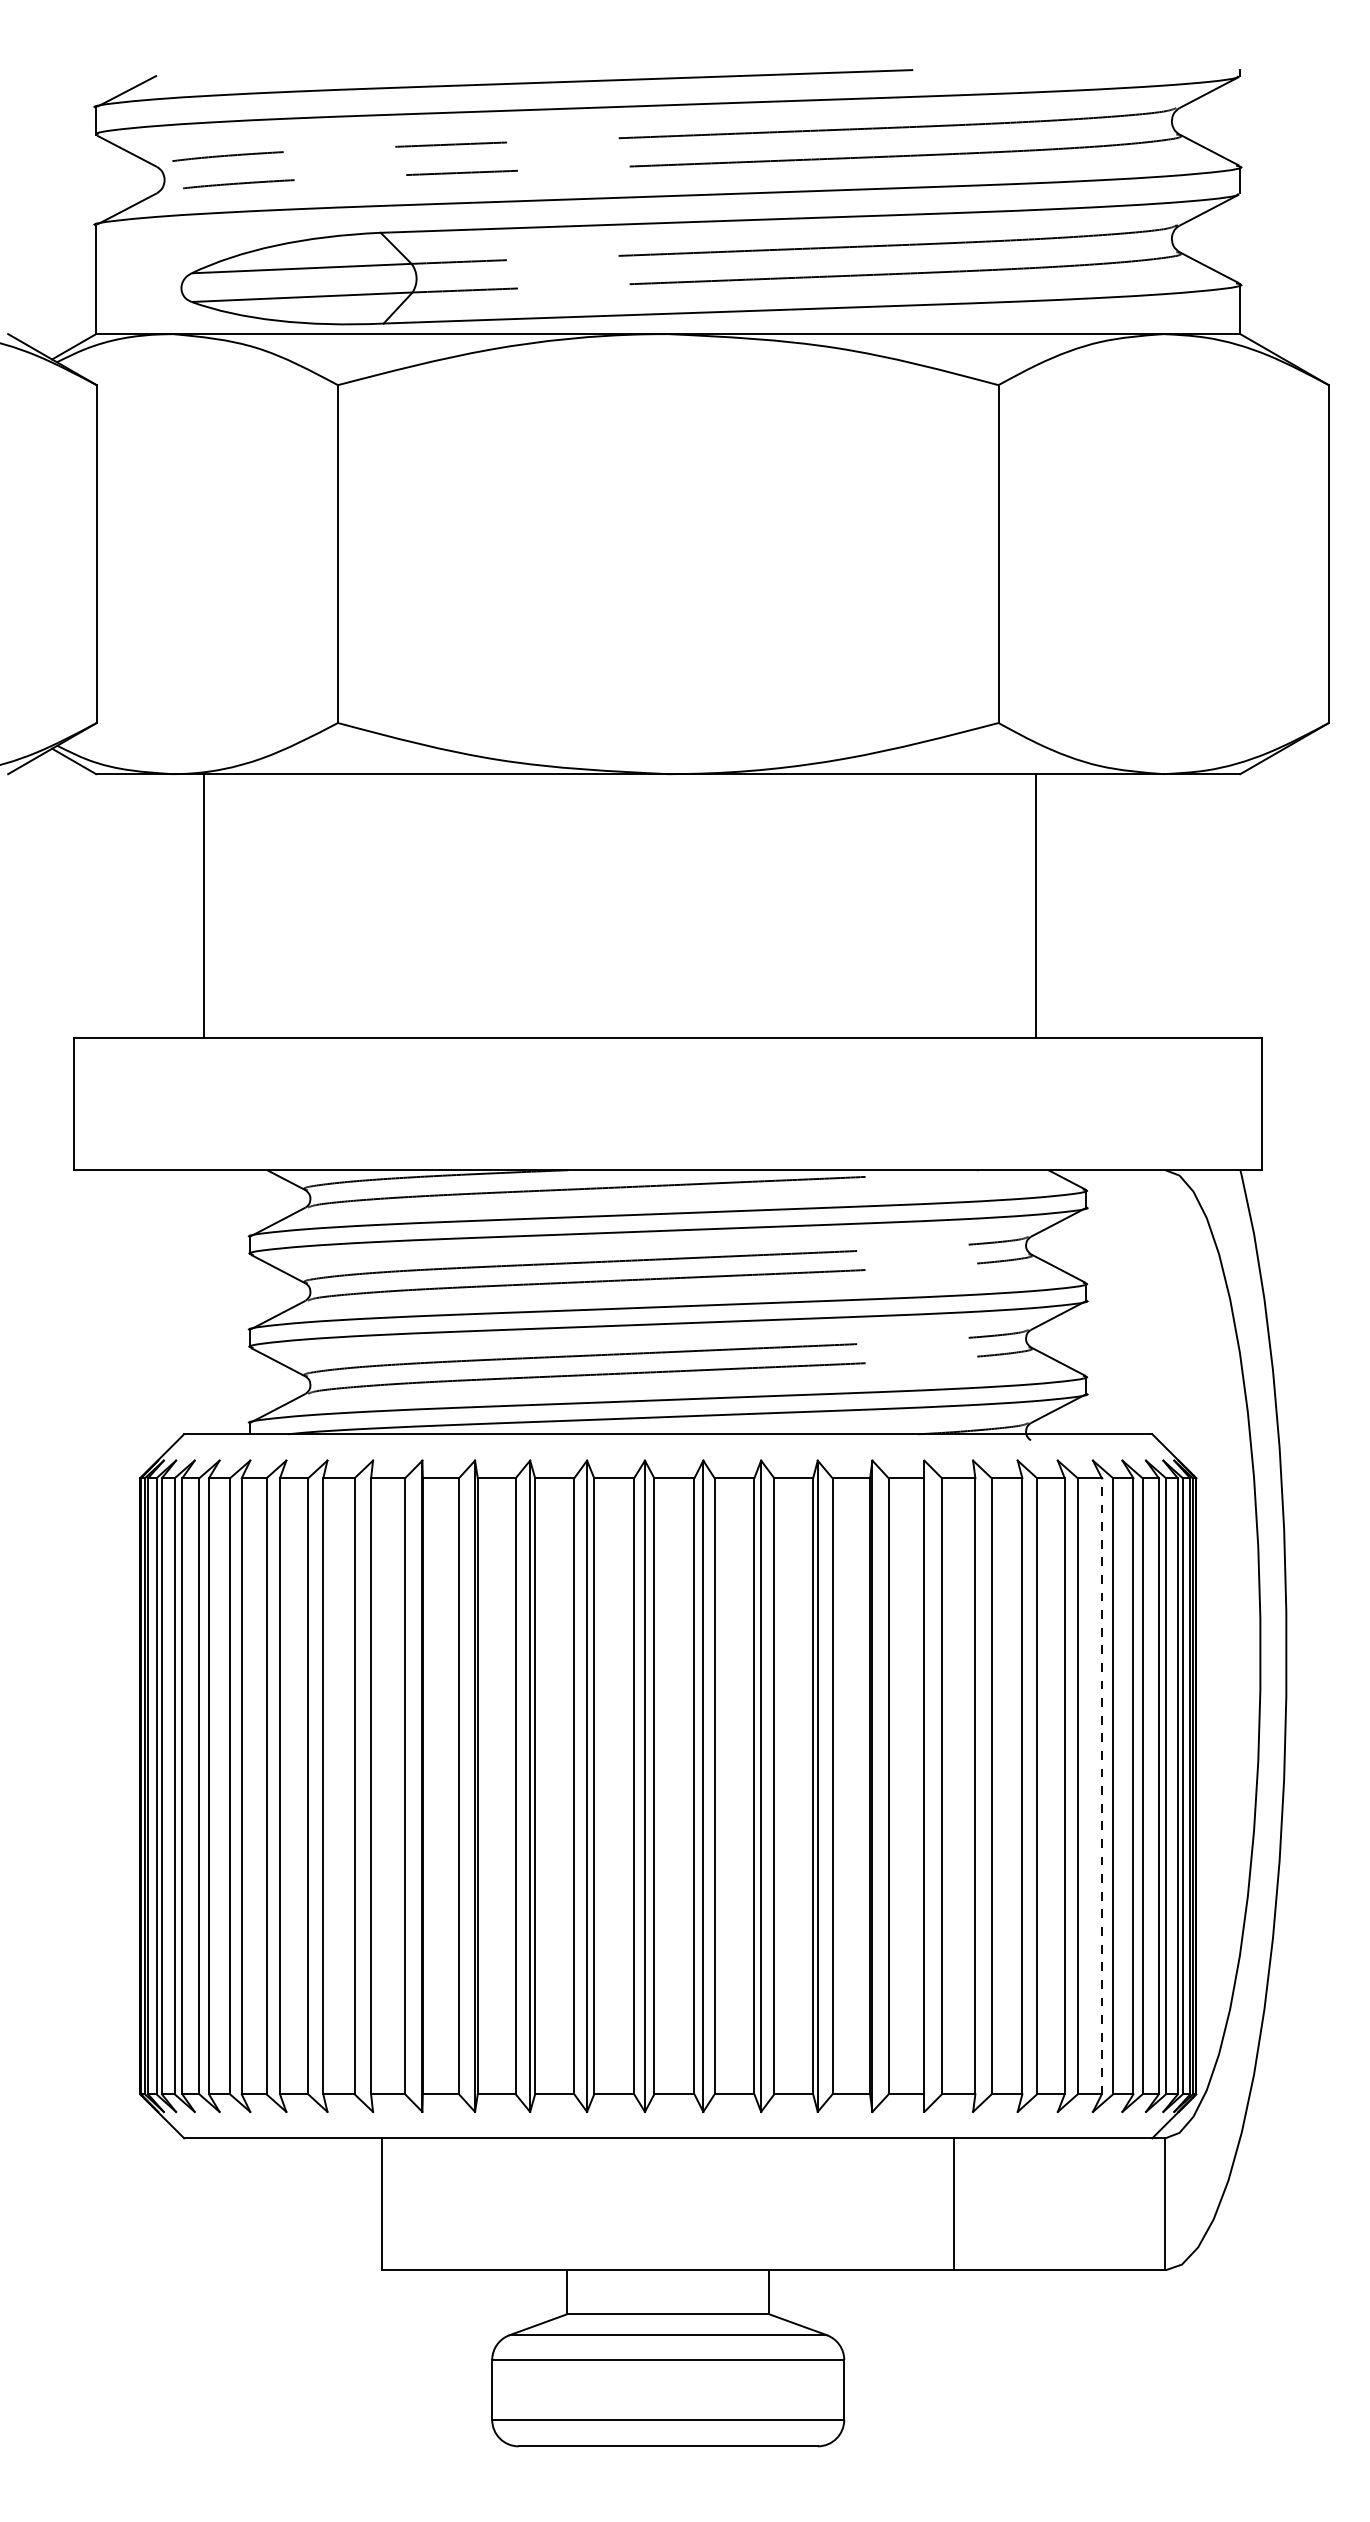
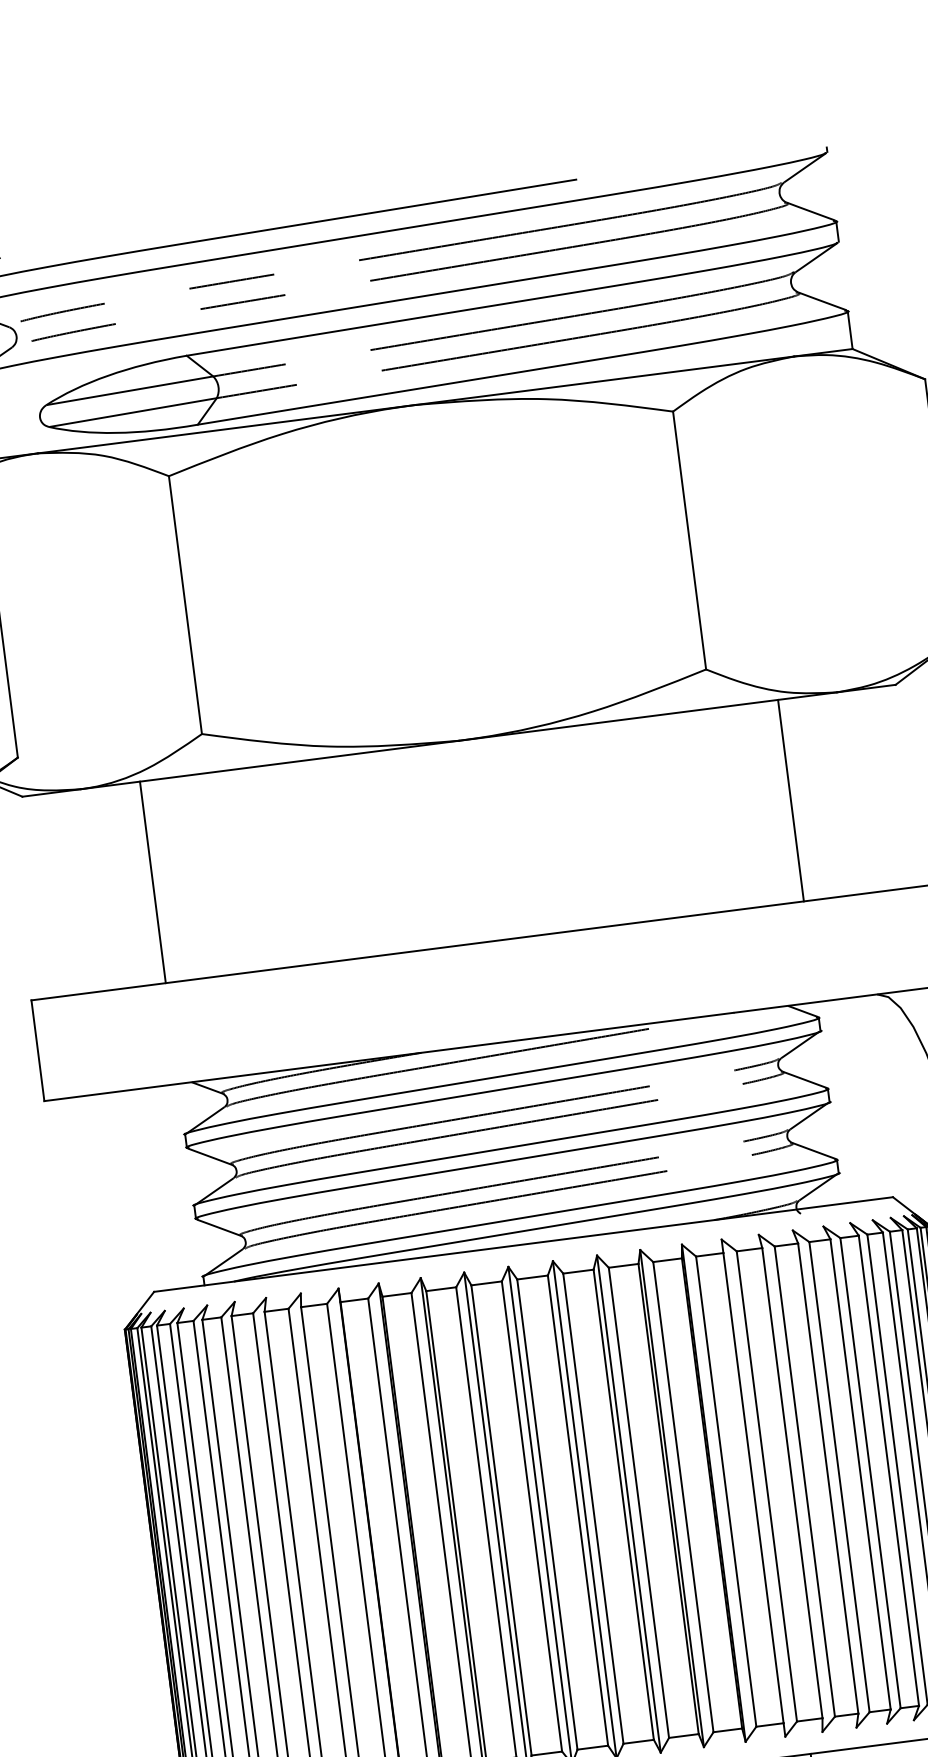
line: (204, 906) -> (153, 882), moved
line: (1036, 906) -> (791, 800), moved
line: (1101, 1785) -> (888, 1470), dashed -> solid

